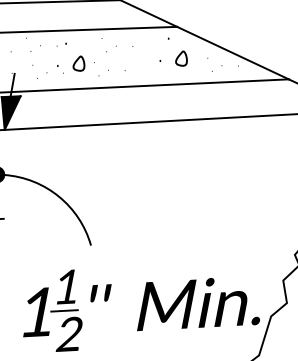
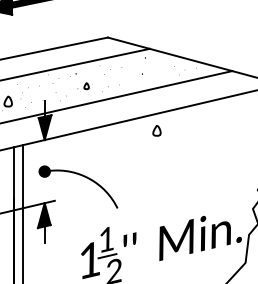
part: (181, 57) -> (156, 130), moved
part: (74, 63) -> (84, 86), size x0.6

